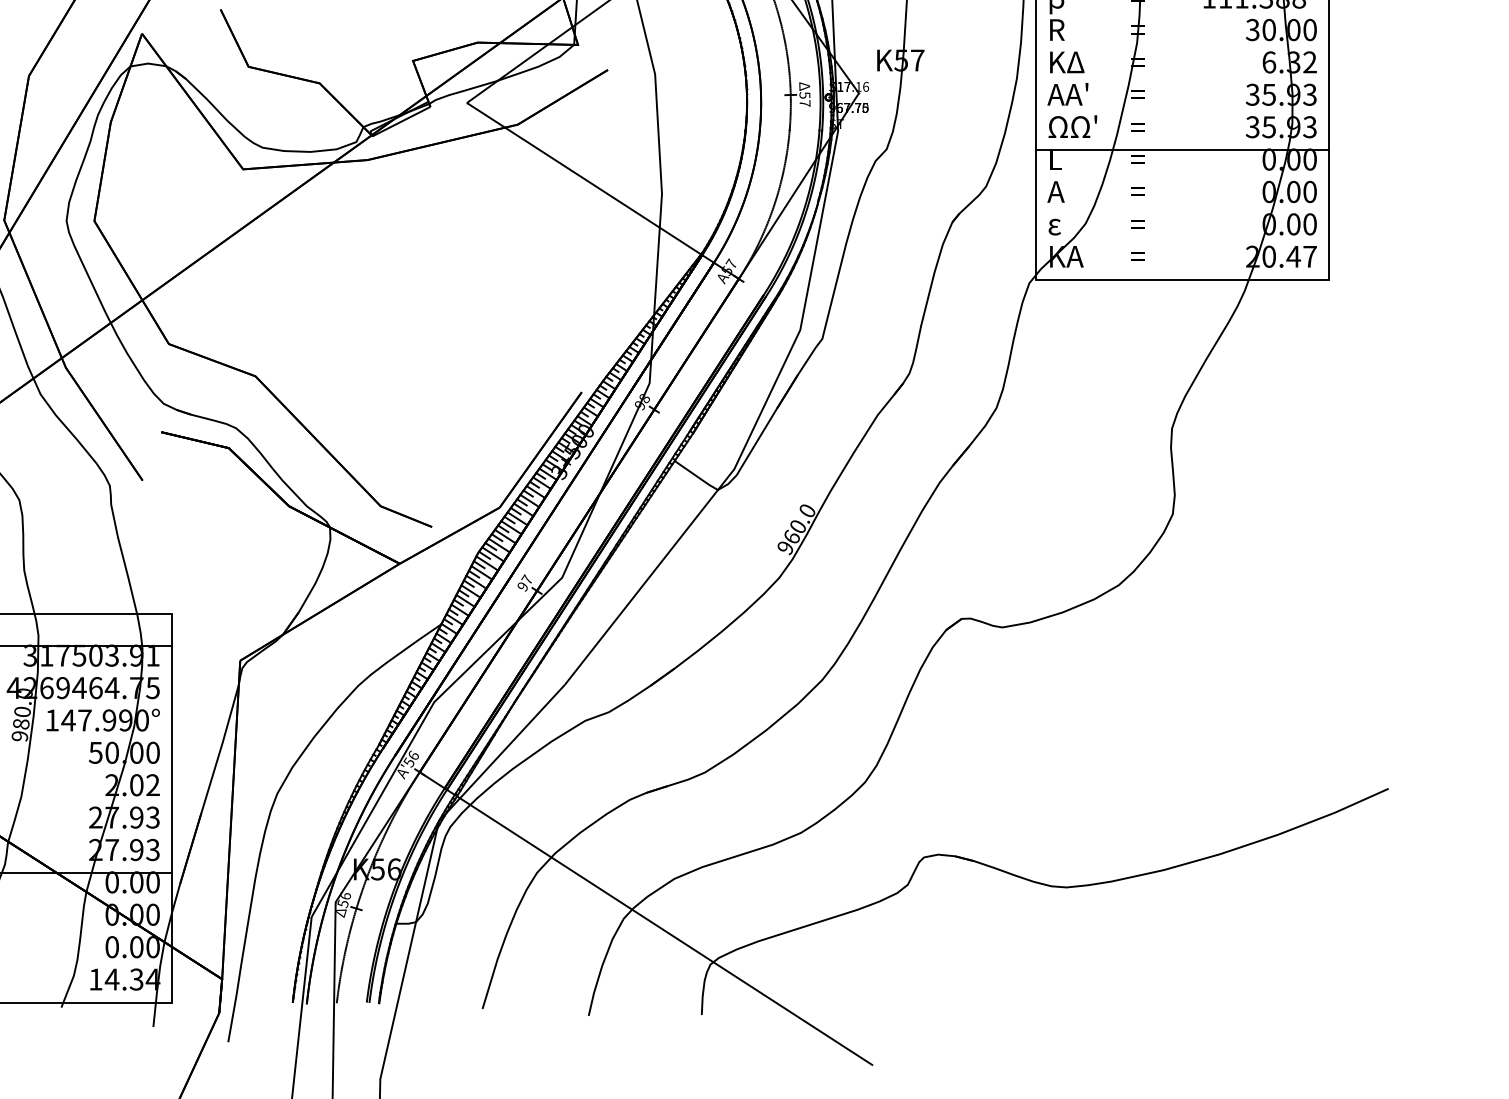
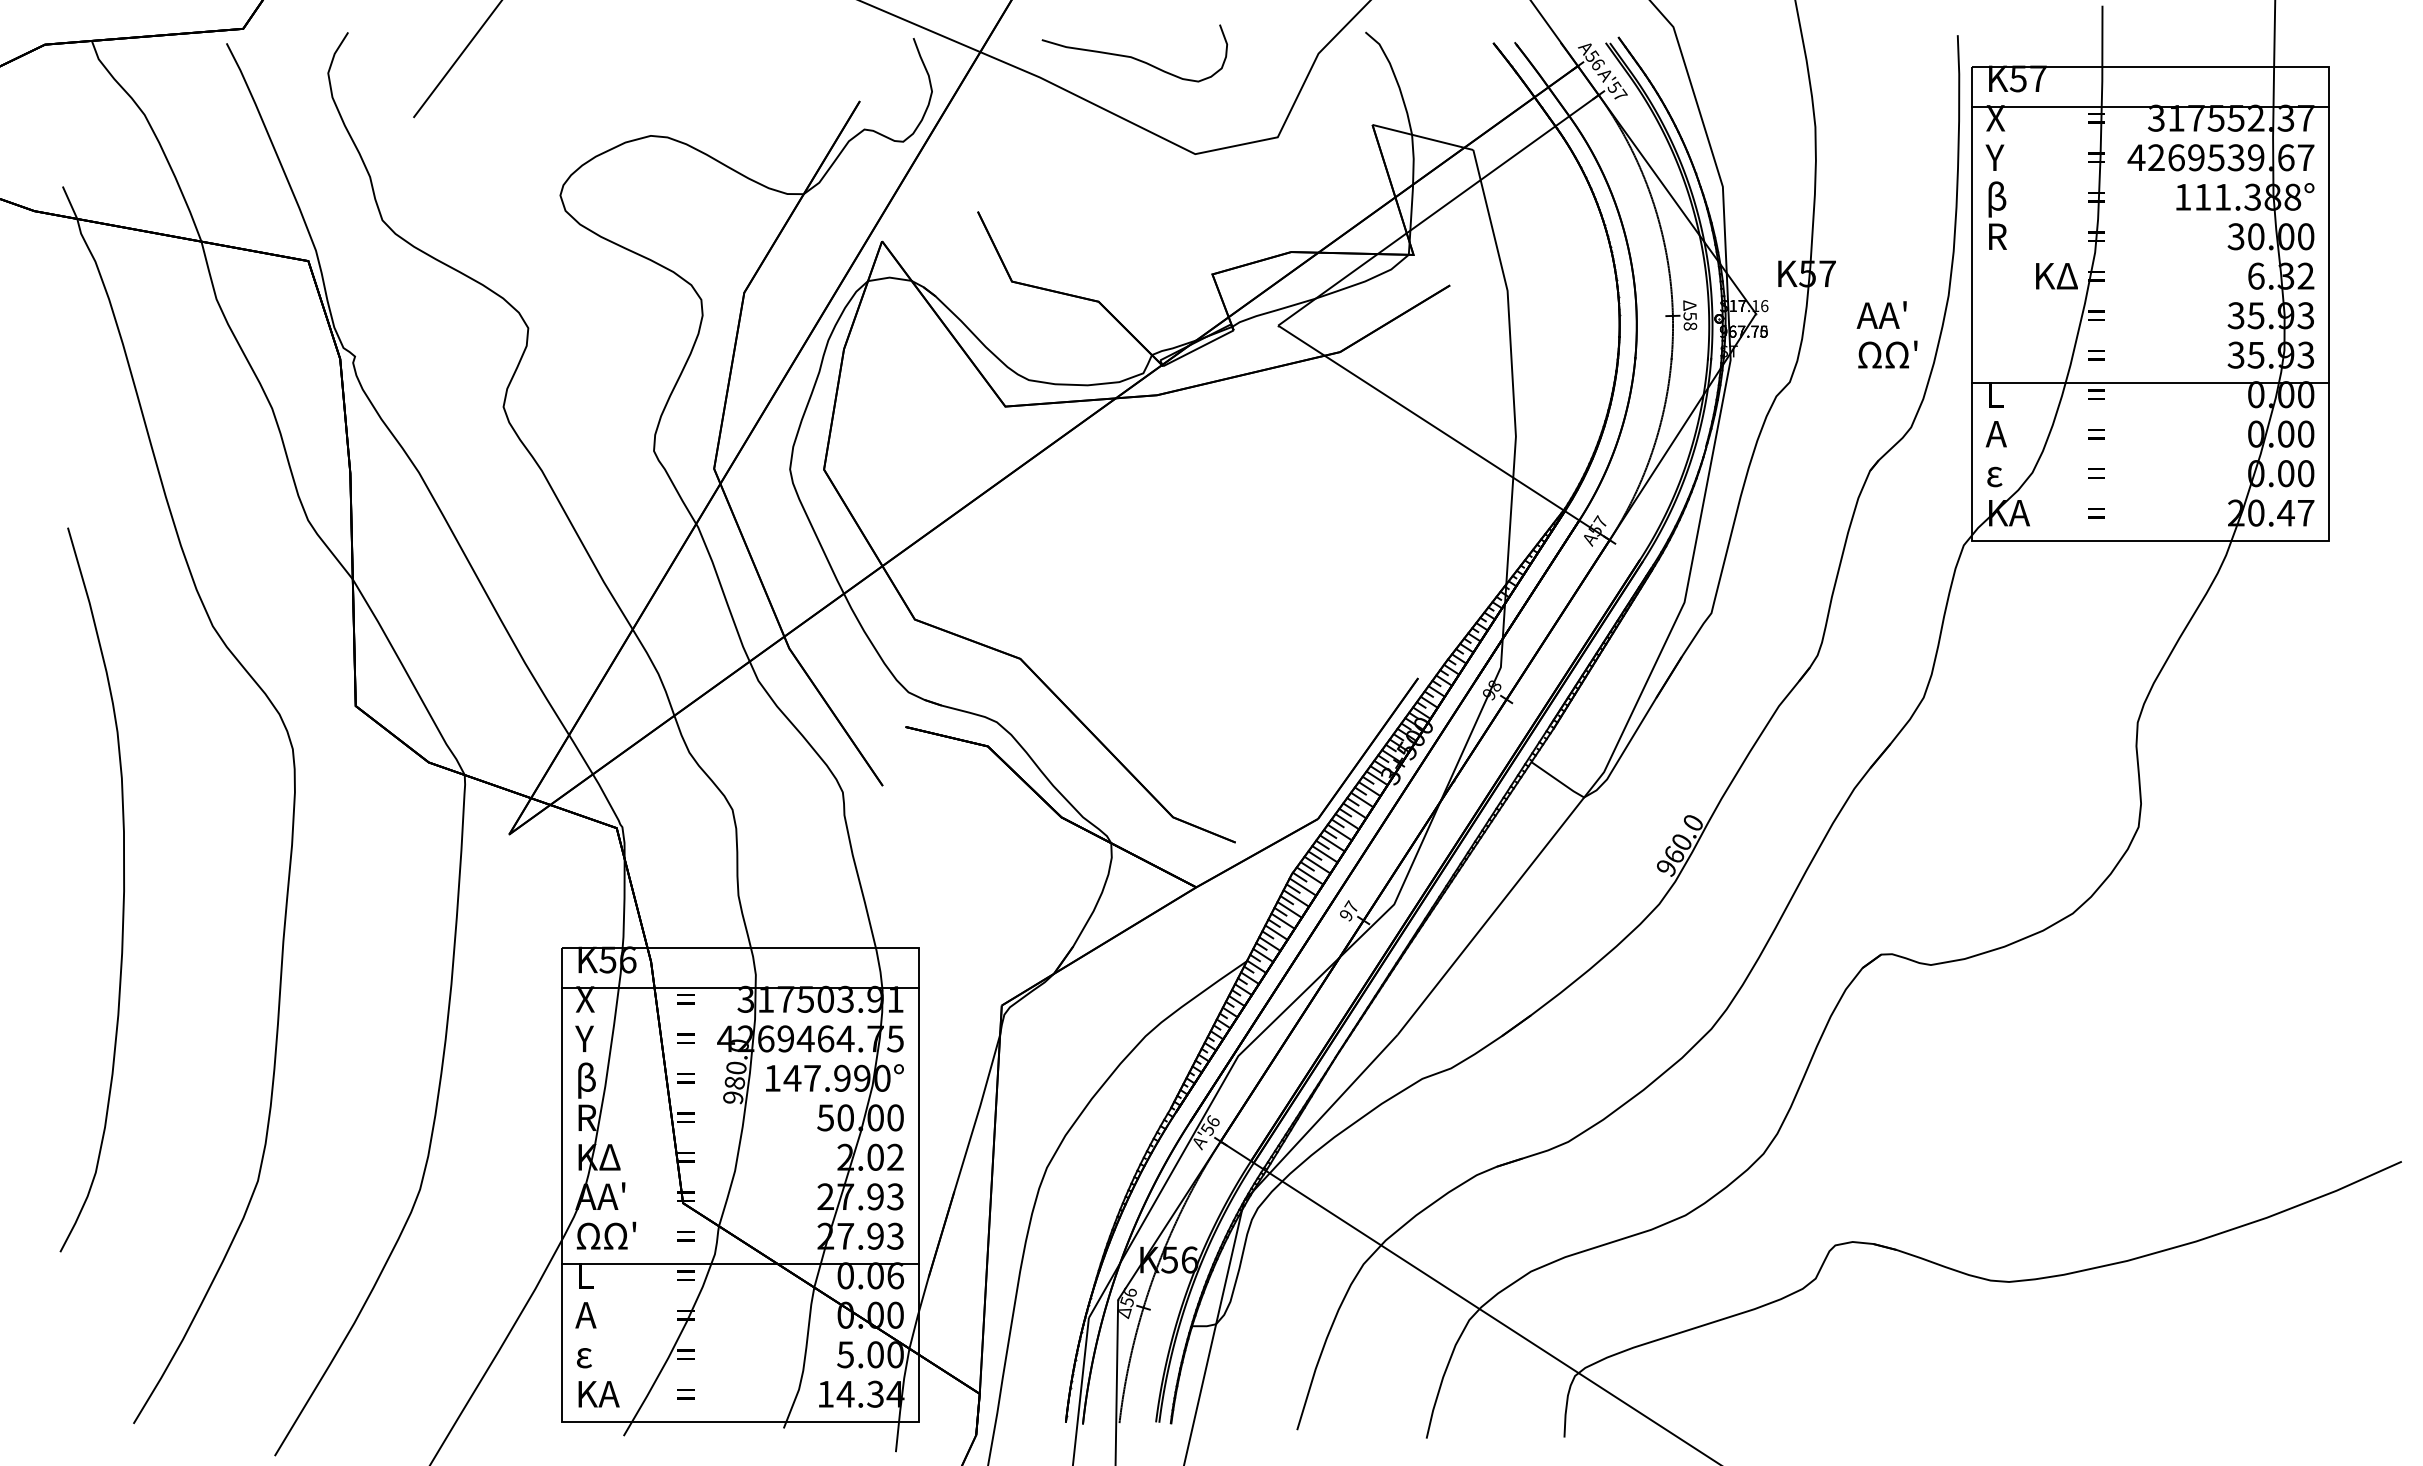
text: (1066, 62) -> (2056, 276), moved
text: (1067, 93) -> (1881, 314), moved
text: (805, 103) -> (1690, 326), 57 -> 58
text: (1072, 126) -> (1887, 354), moved
text: (153, 882) -> (895, 1275), 0.00 -> 0.06
text: (112, 946) -> (845, 1354), 0.00 -> 5.00

